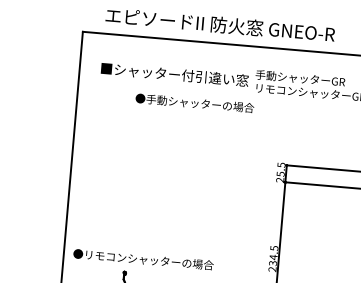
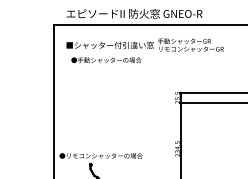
text: (194, 103) -> (106, 60), moved

